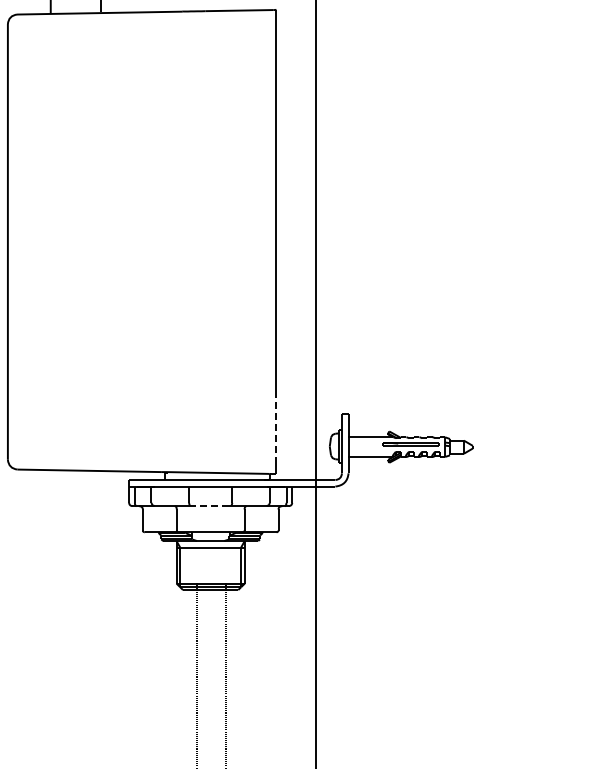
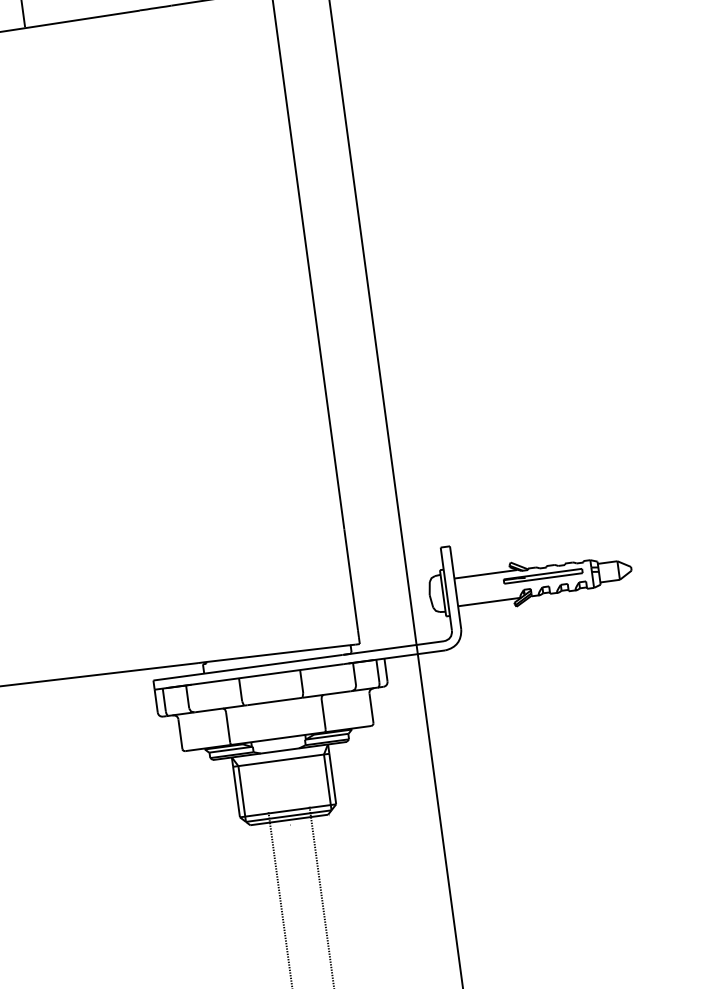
line: (276, 428) -> (351, 579), dashed -> solid
line: (210, 506) -> (273, 702), dashed -> solid

